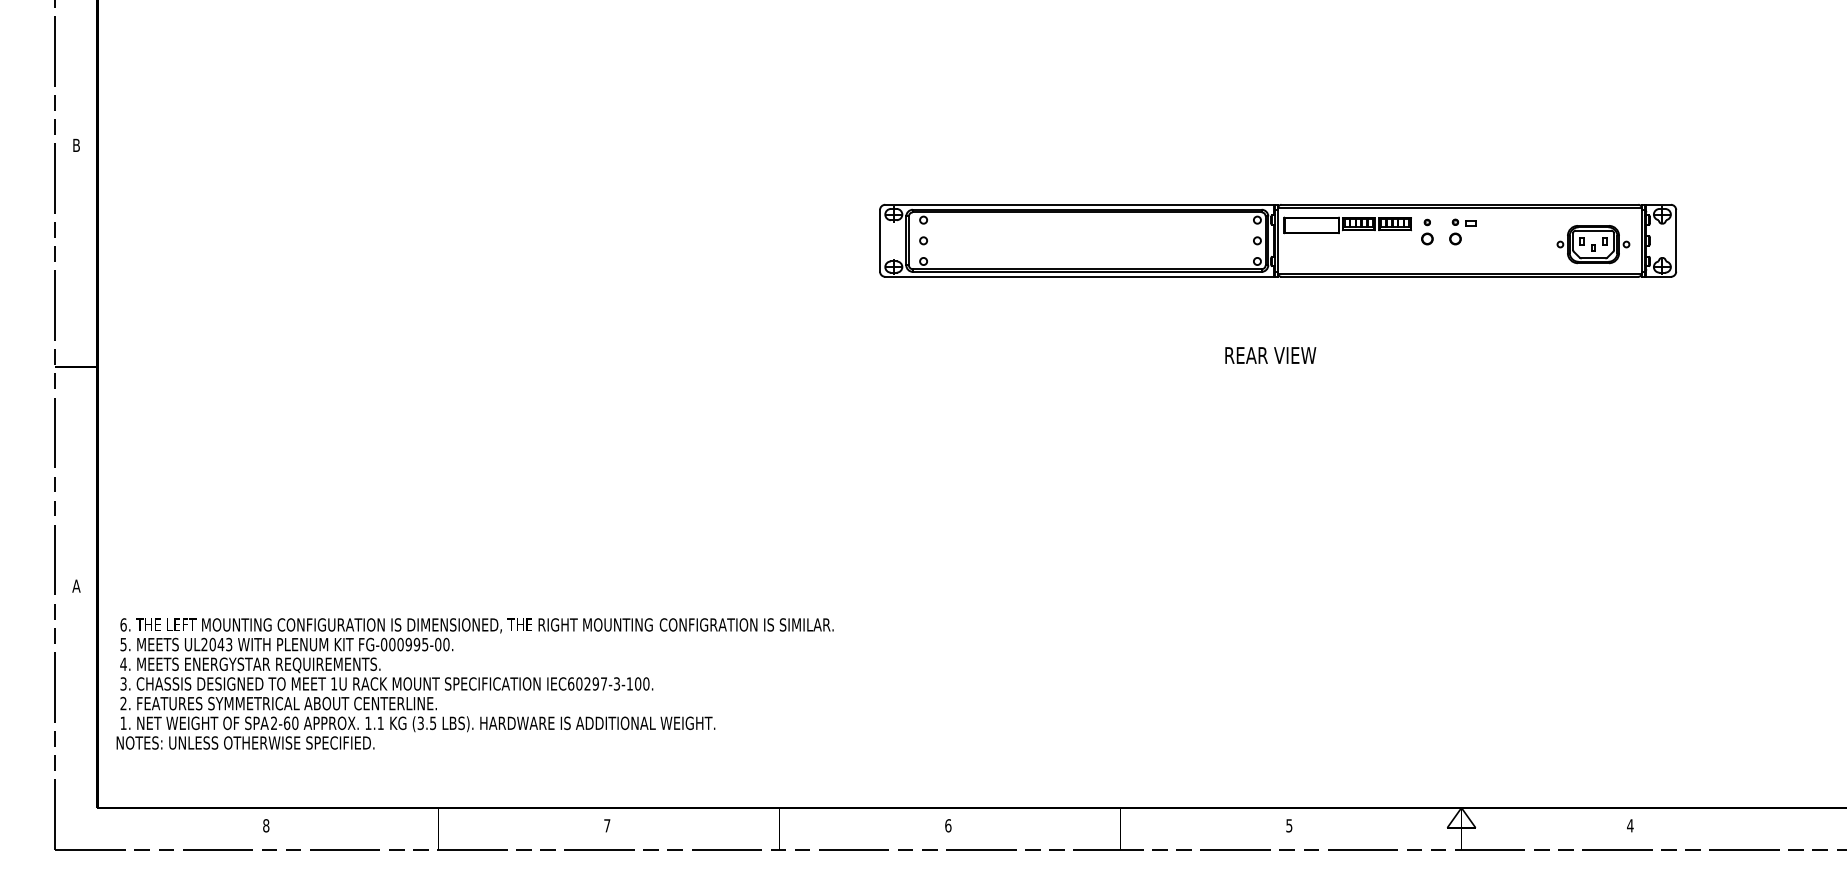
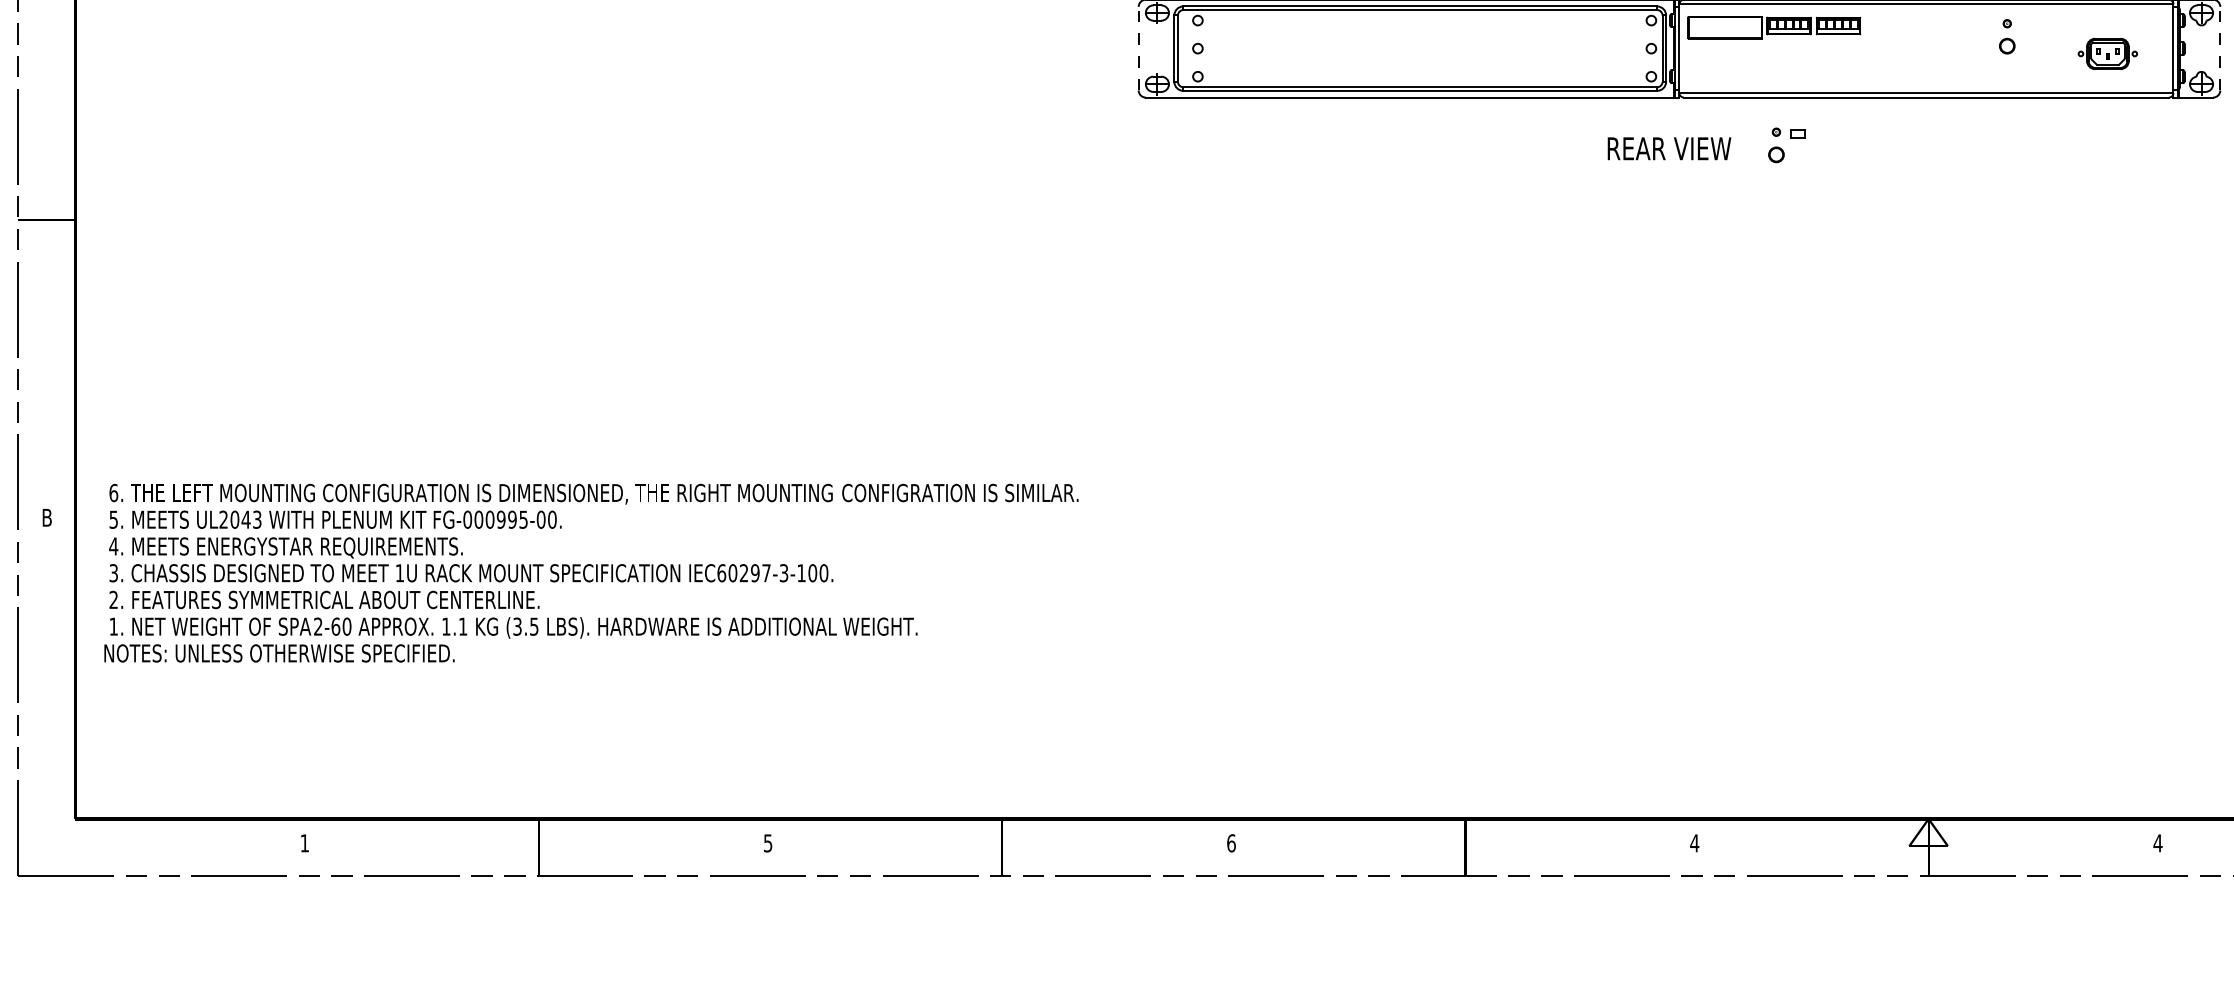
part: (1427, 231) -> (2007, 35), moved
part: (1462, 231) -> (1785, 144), moved
line: (880, 240) -> (1139, 48), solid -> dashed
line: (1676, 240) -> (2220, 48), solid -> dashed
part: (1593, 244) -> (2107, 53), size x0.6
text: (1270, 355) -> (1669, 148), moved
text: (76, 585) -> (47, 516), A -> B
text: (474, 683) -> (590, 572), moved
text: (266, 825) -> (305, 842), 8 -> 1
text: (607, 825) -> (768, 842), 7 -> 5
text: (1289, 825) -> (1694, 842), 5 -> 4

